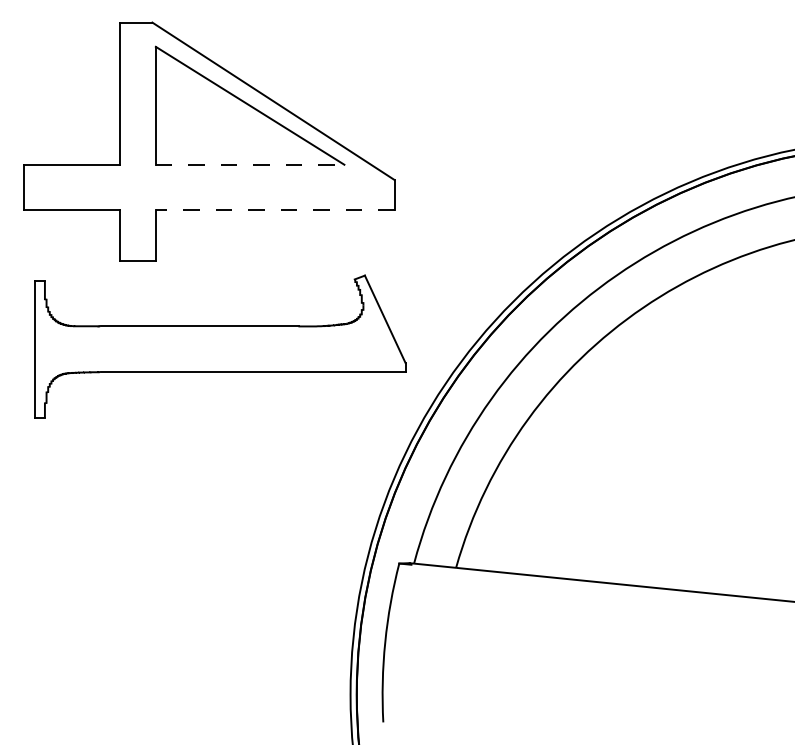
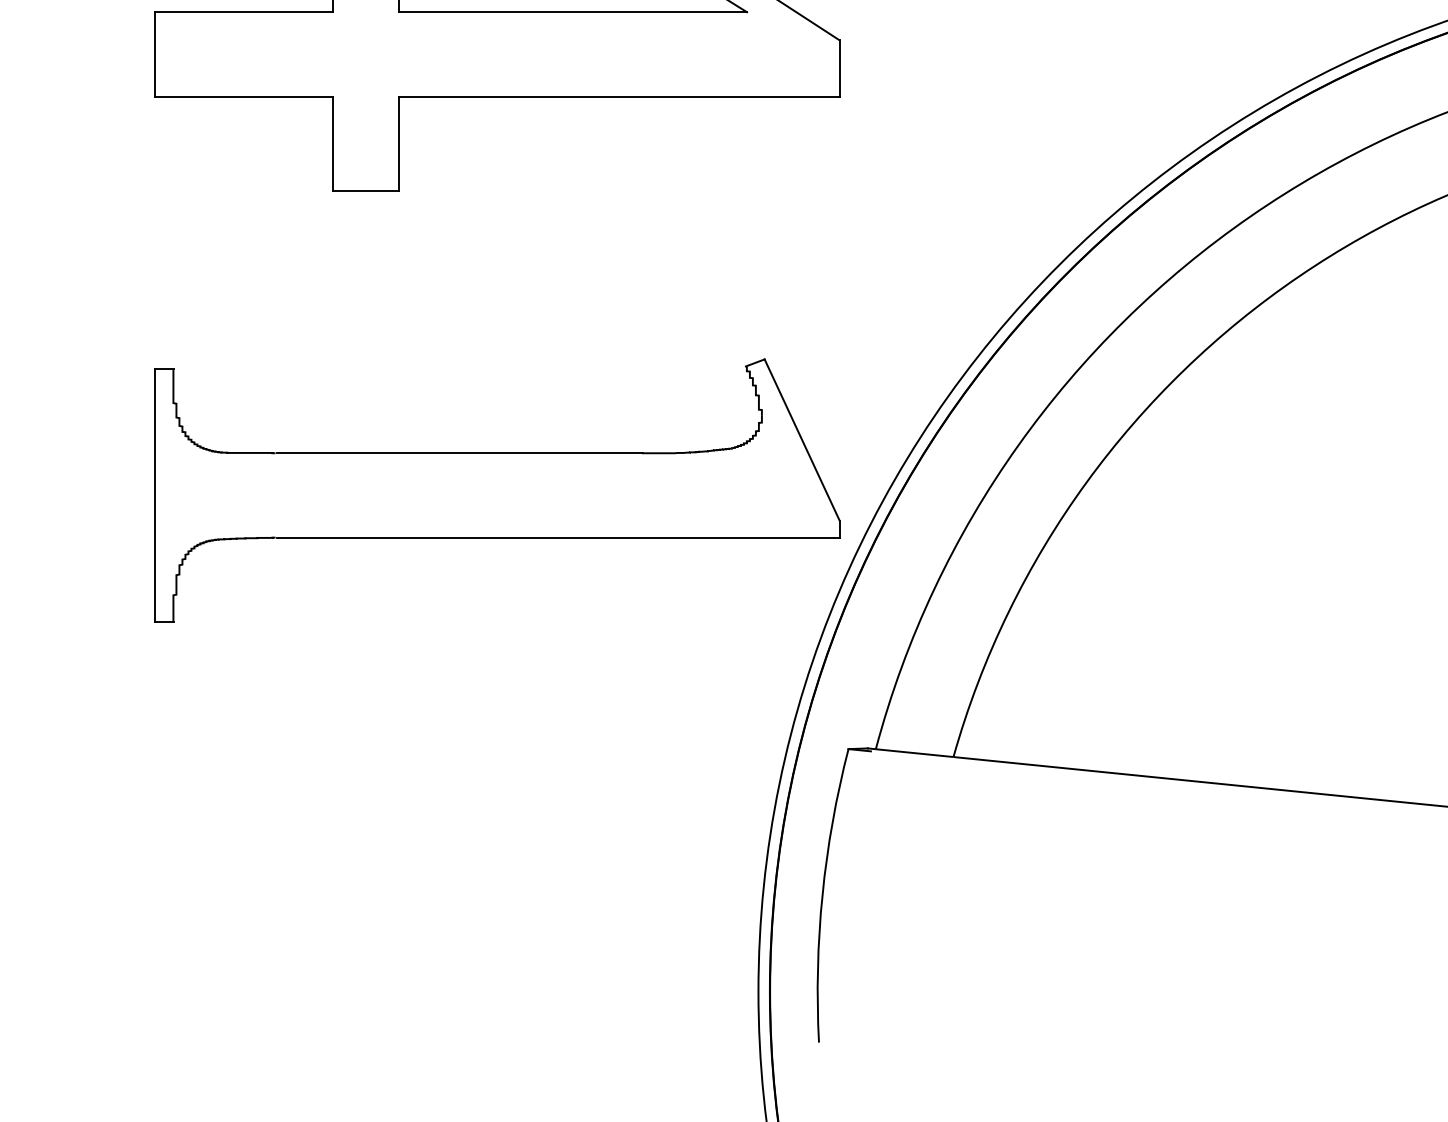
line: (250, 164) -> (573, 11), dashed -> solid
line: (274, 210) -> (617, 96), dashed -> solid
part: (220, 346) -> (497, 490), moved

